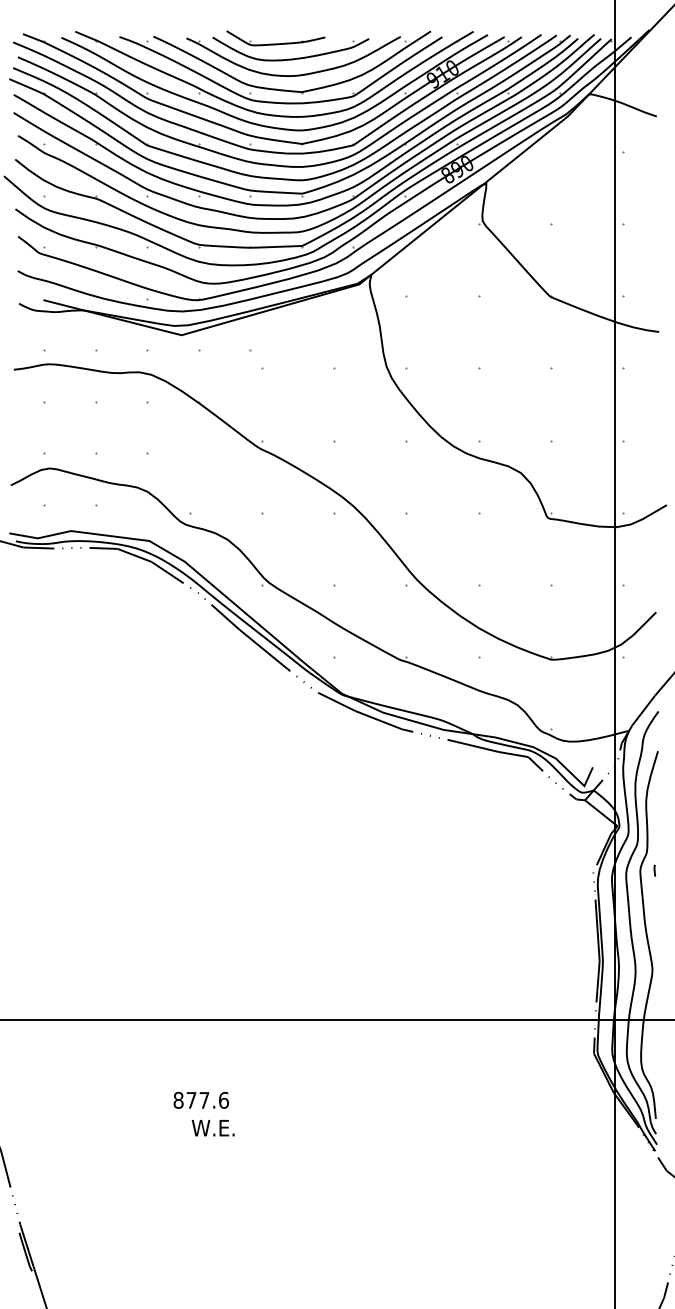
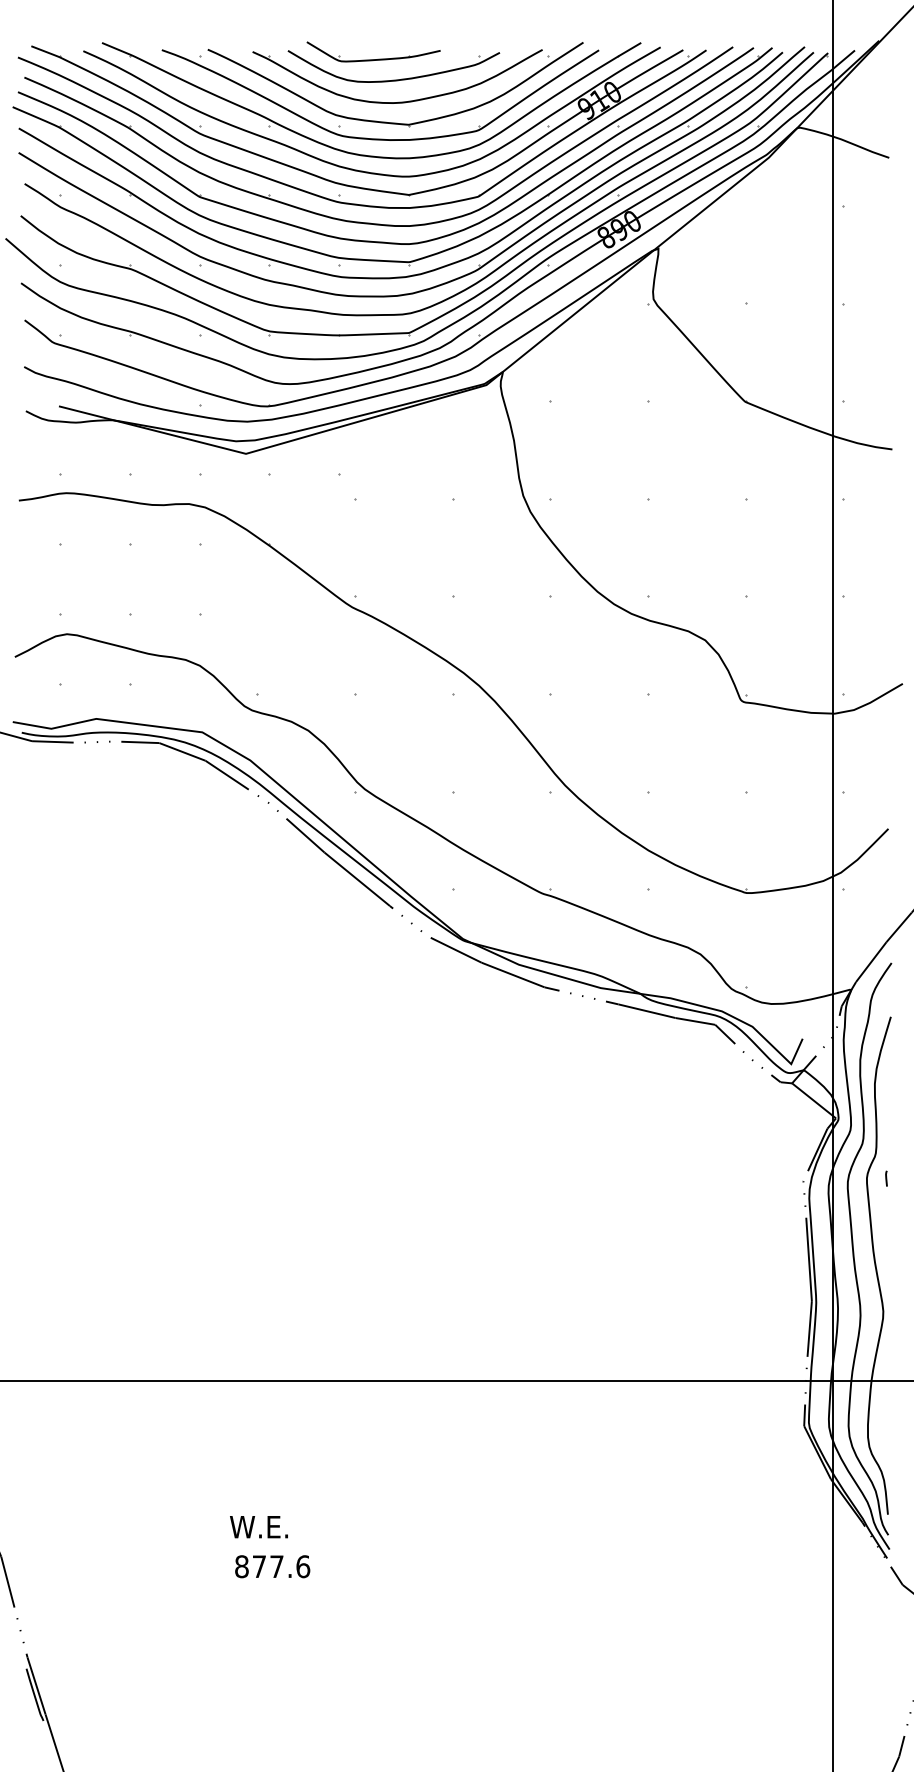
text: (201, 1100) -> (272, 1566), moved
text: (212, 1128) -> (258, 1527), moved

